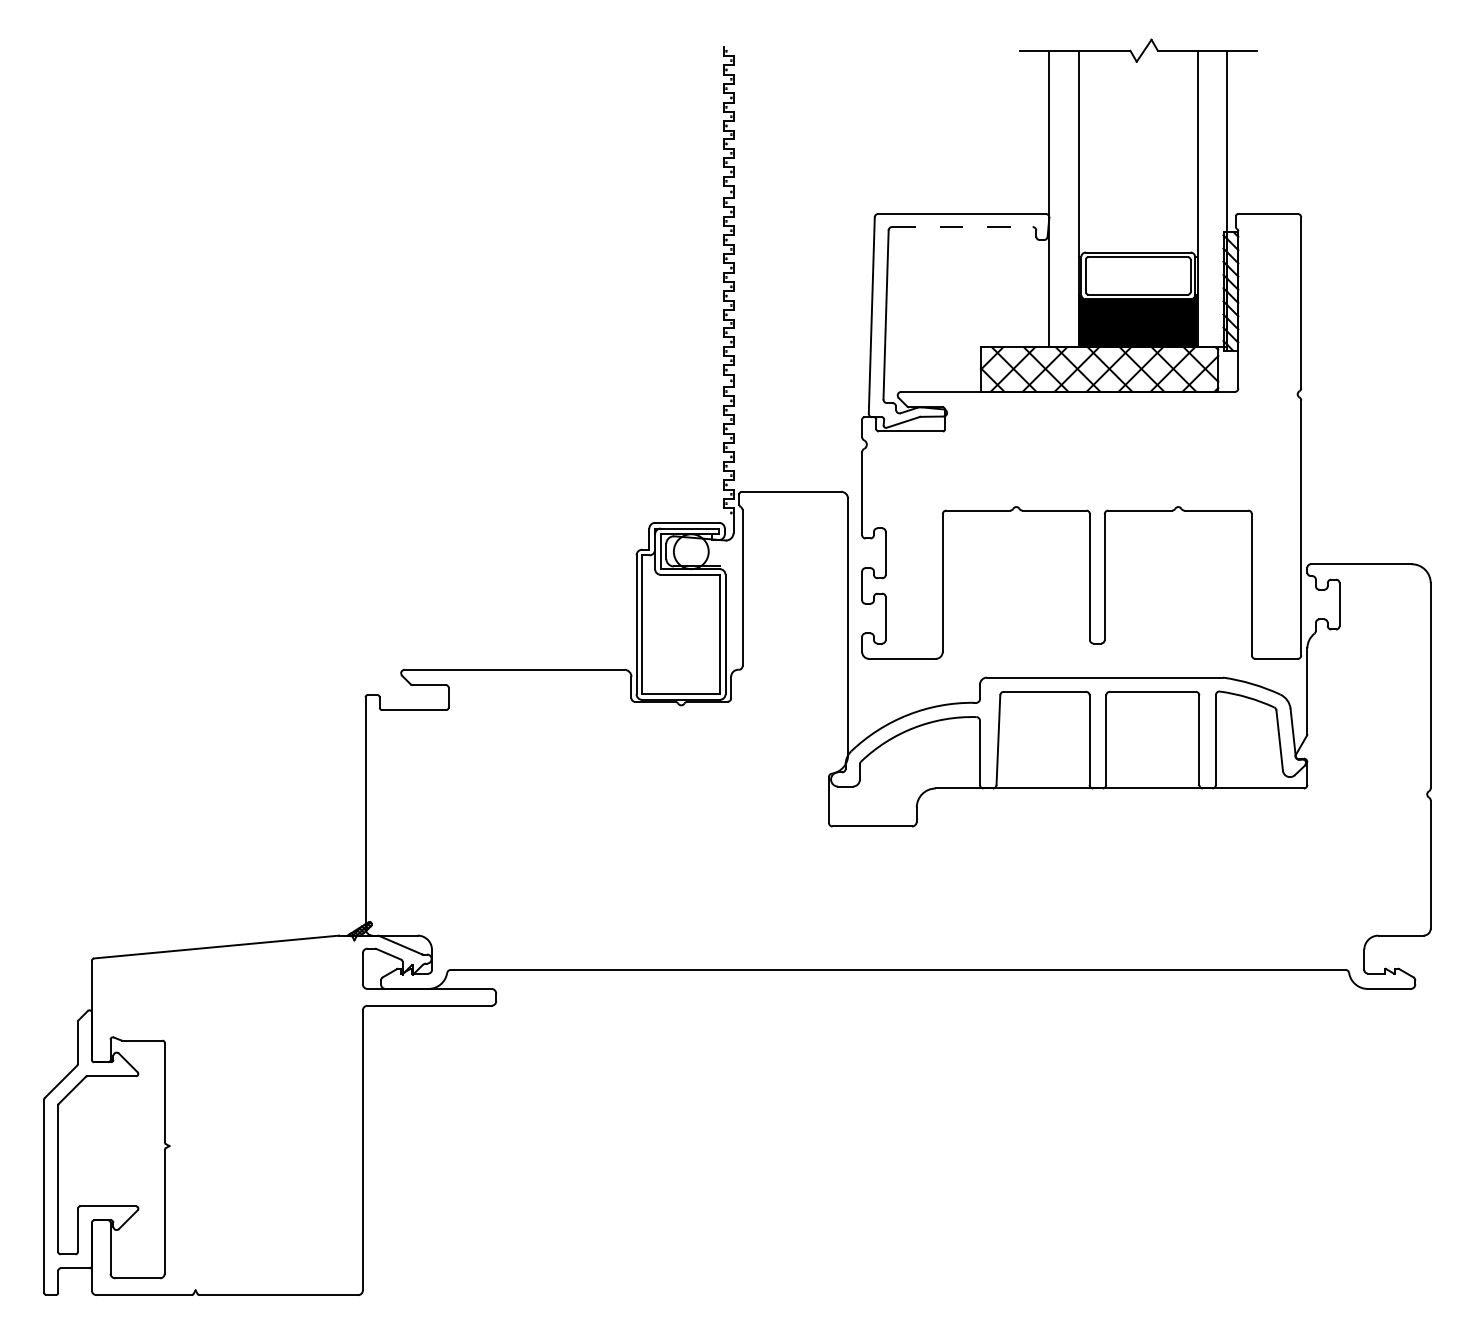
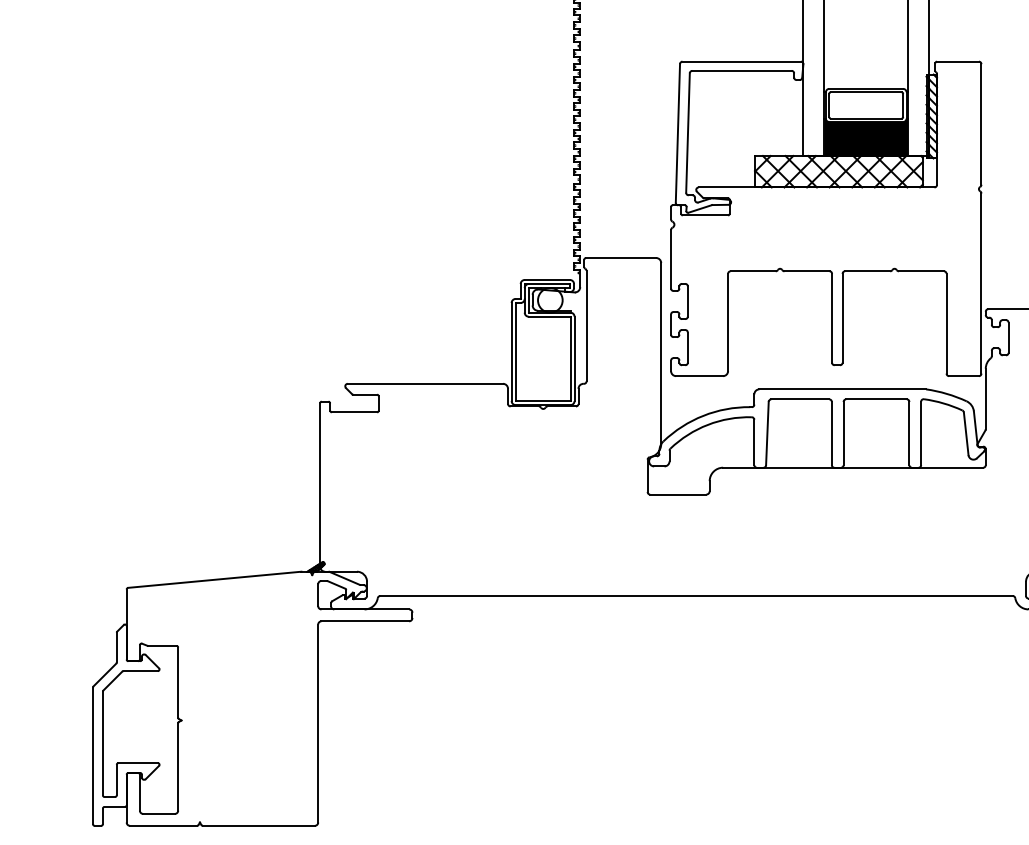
line: (962, 227) -> (742, 71), dashed -> solid

